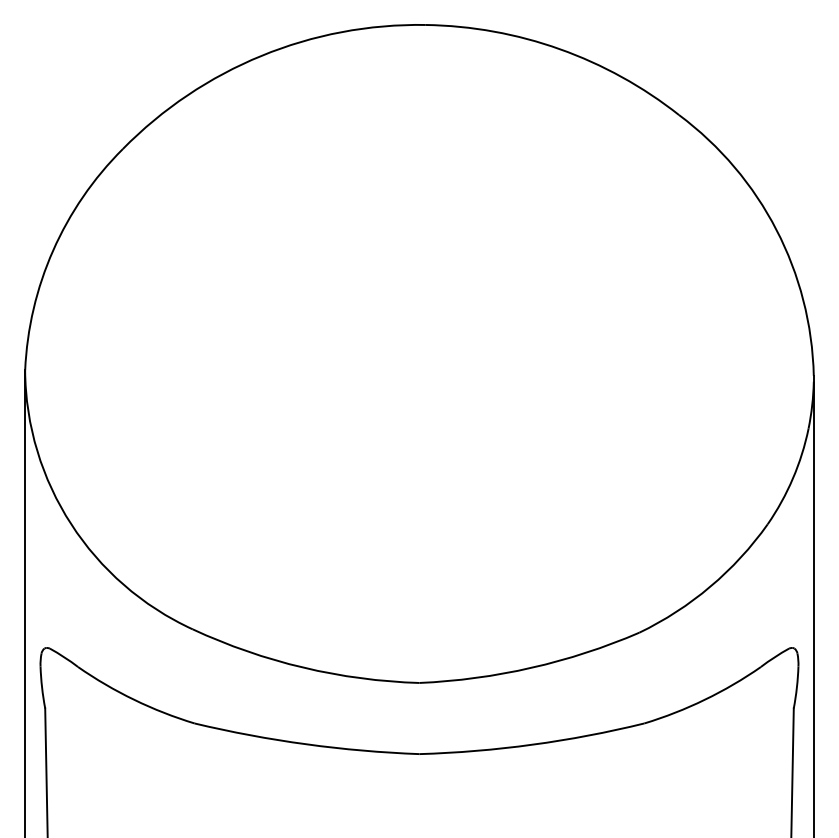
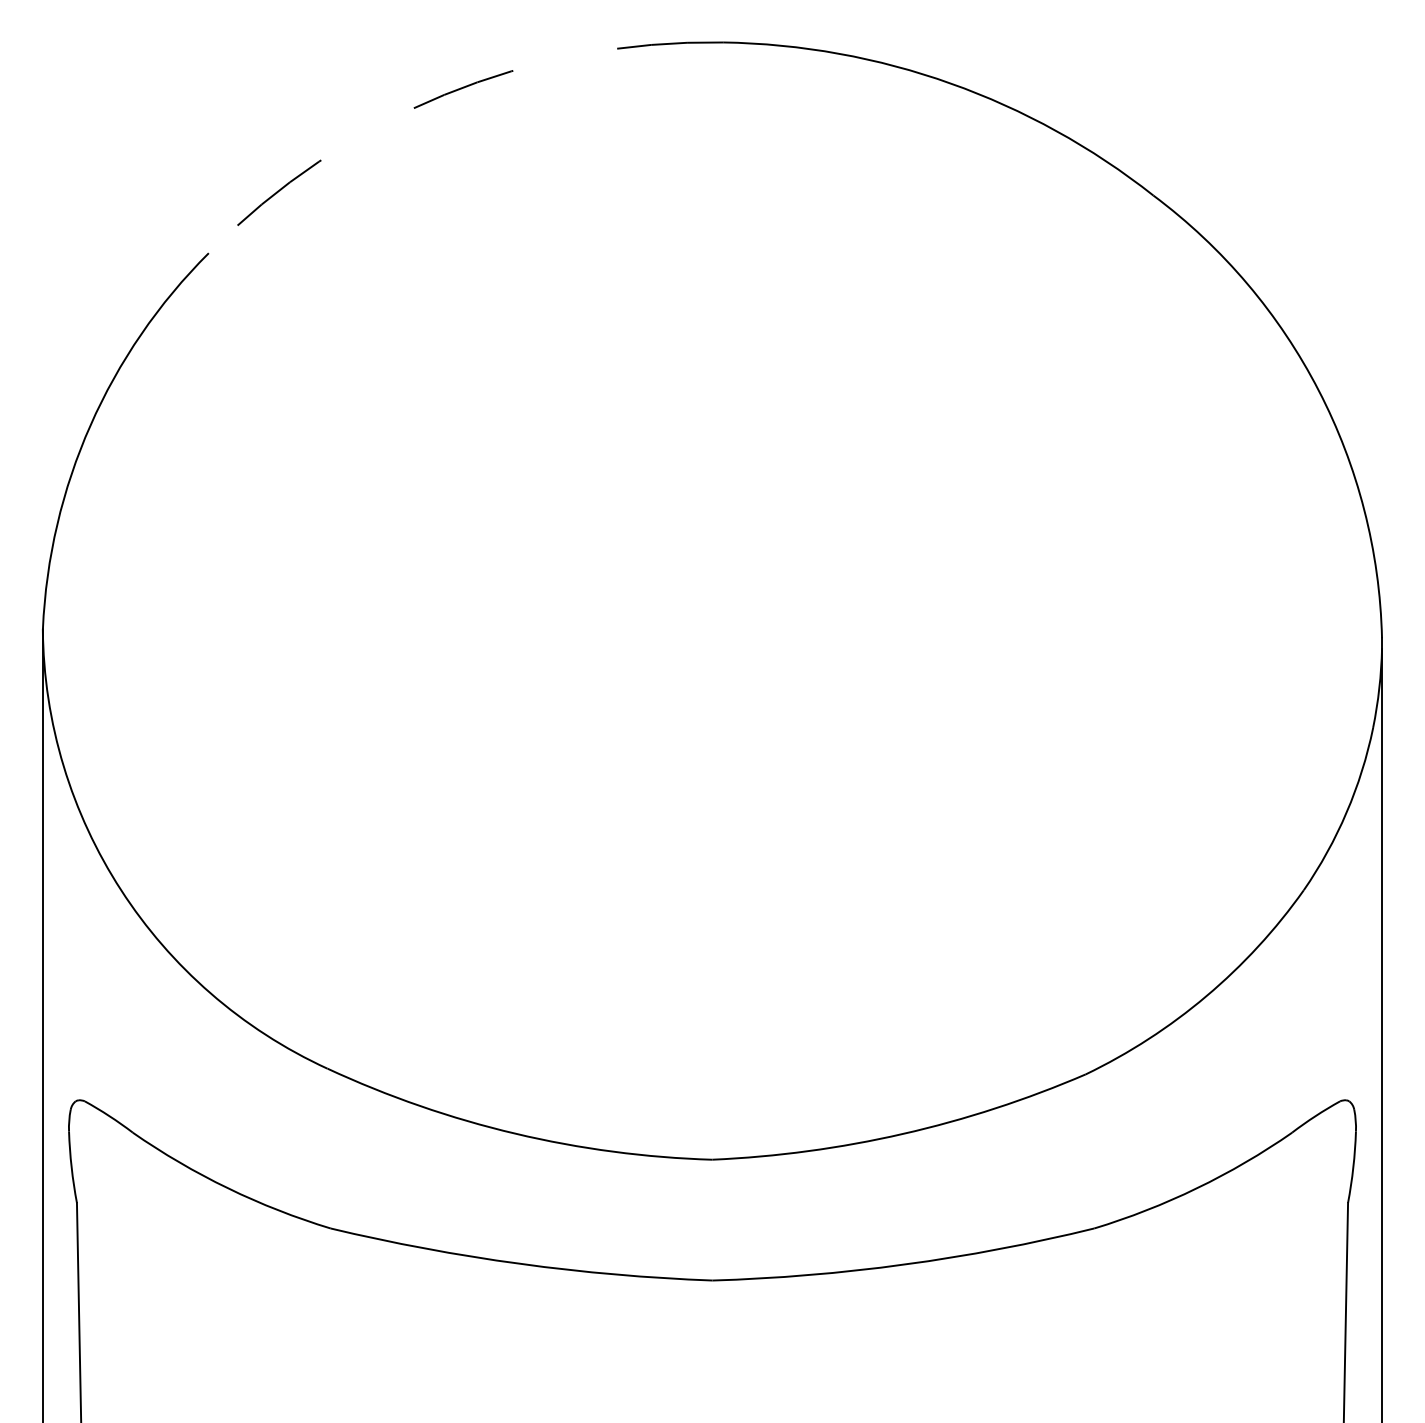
arc: (261, 55) -> (444, 94), solid -> dashed

